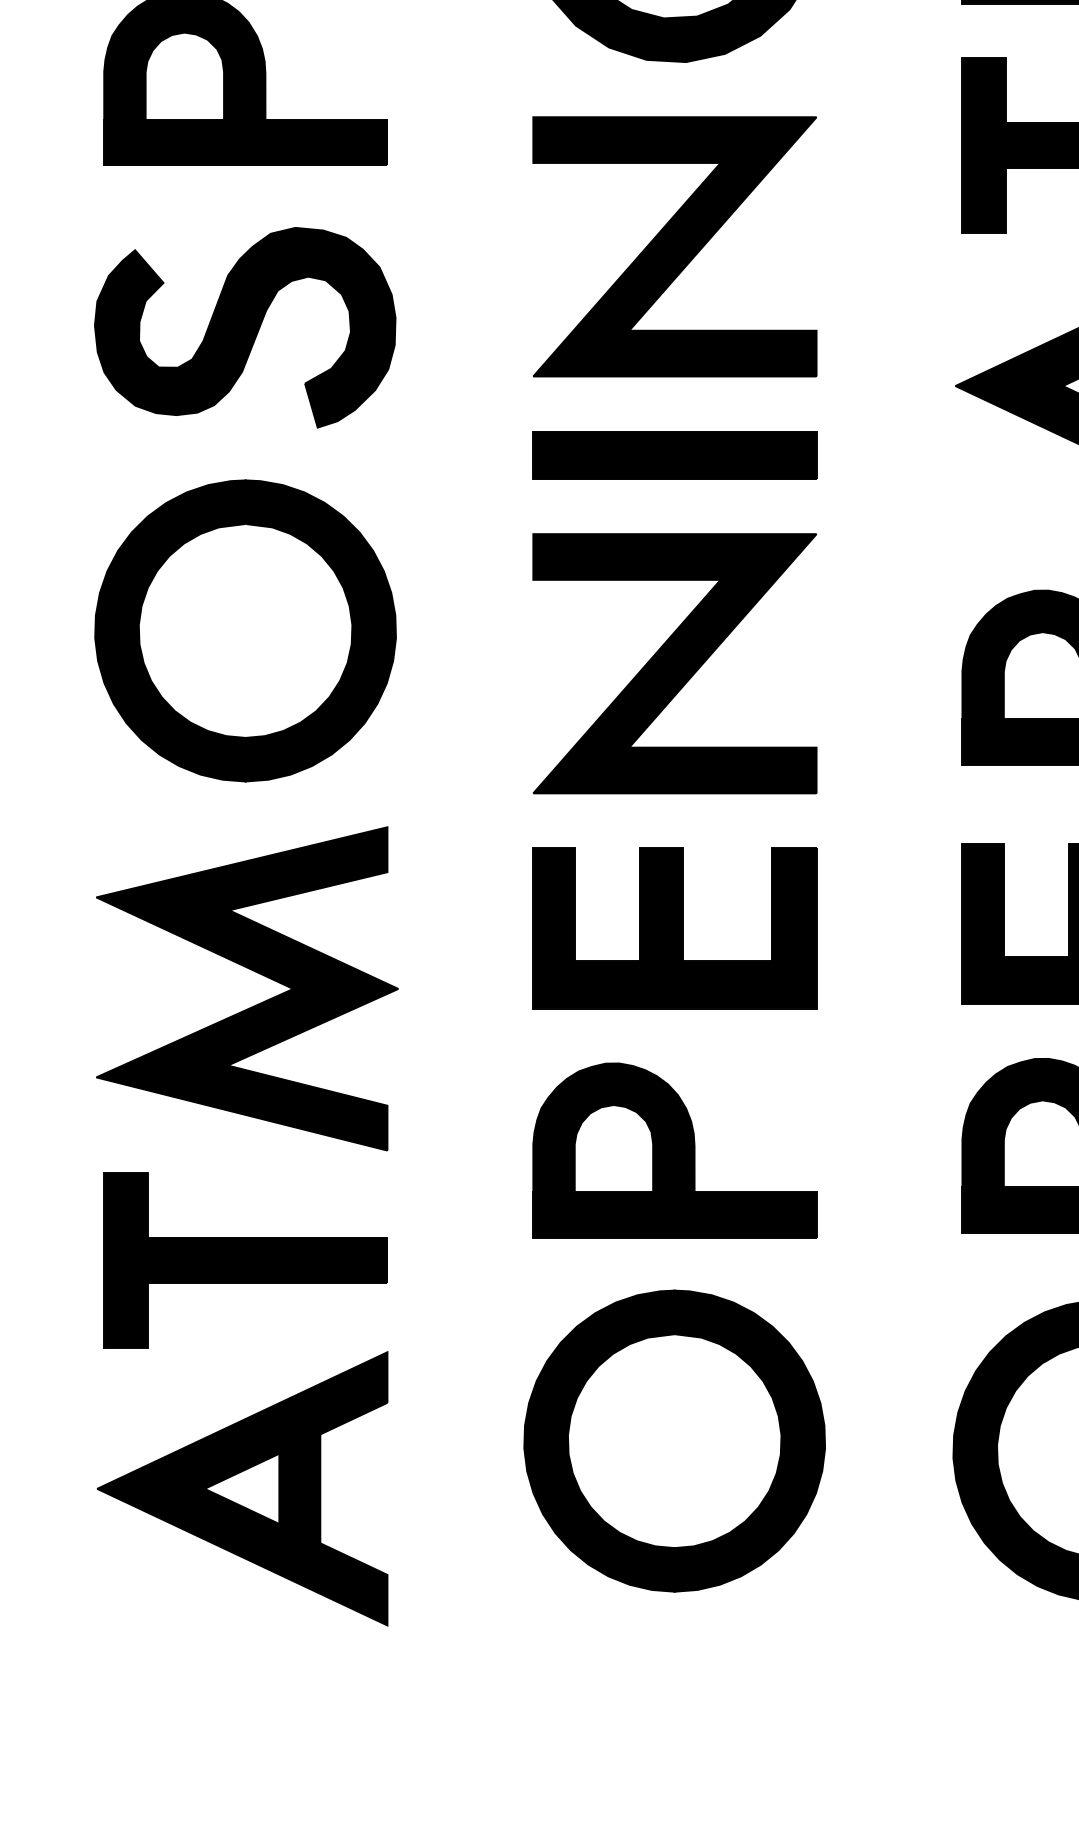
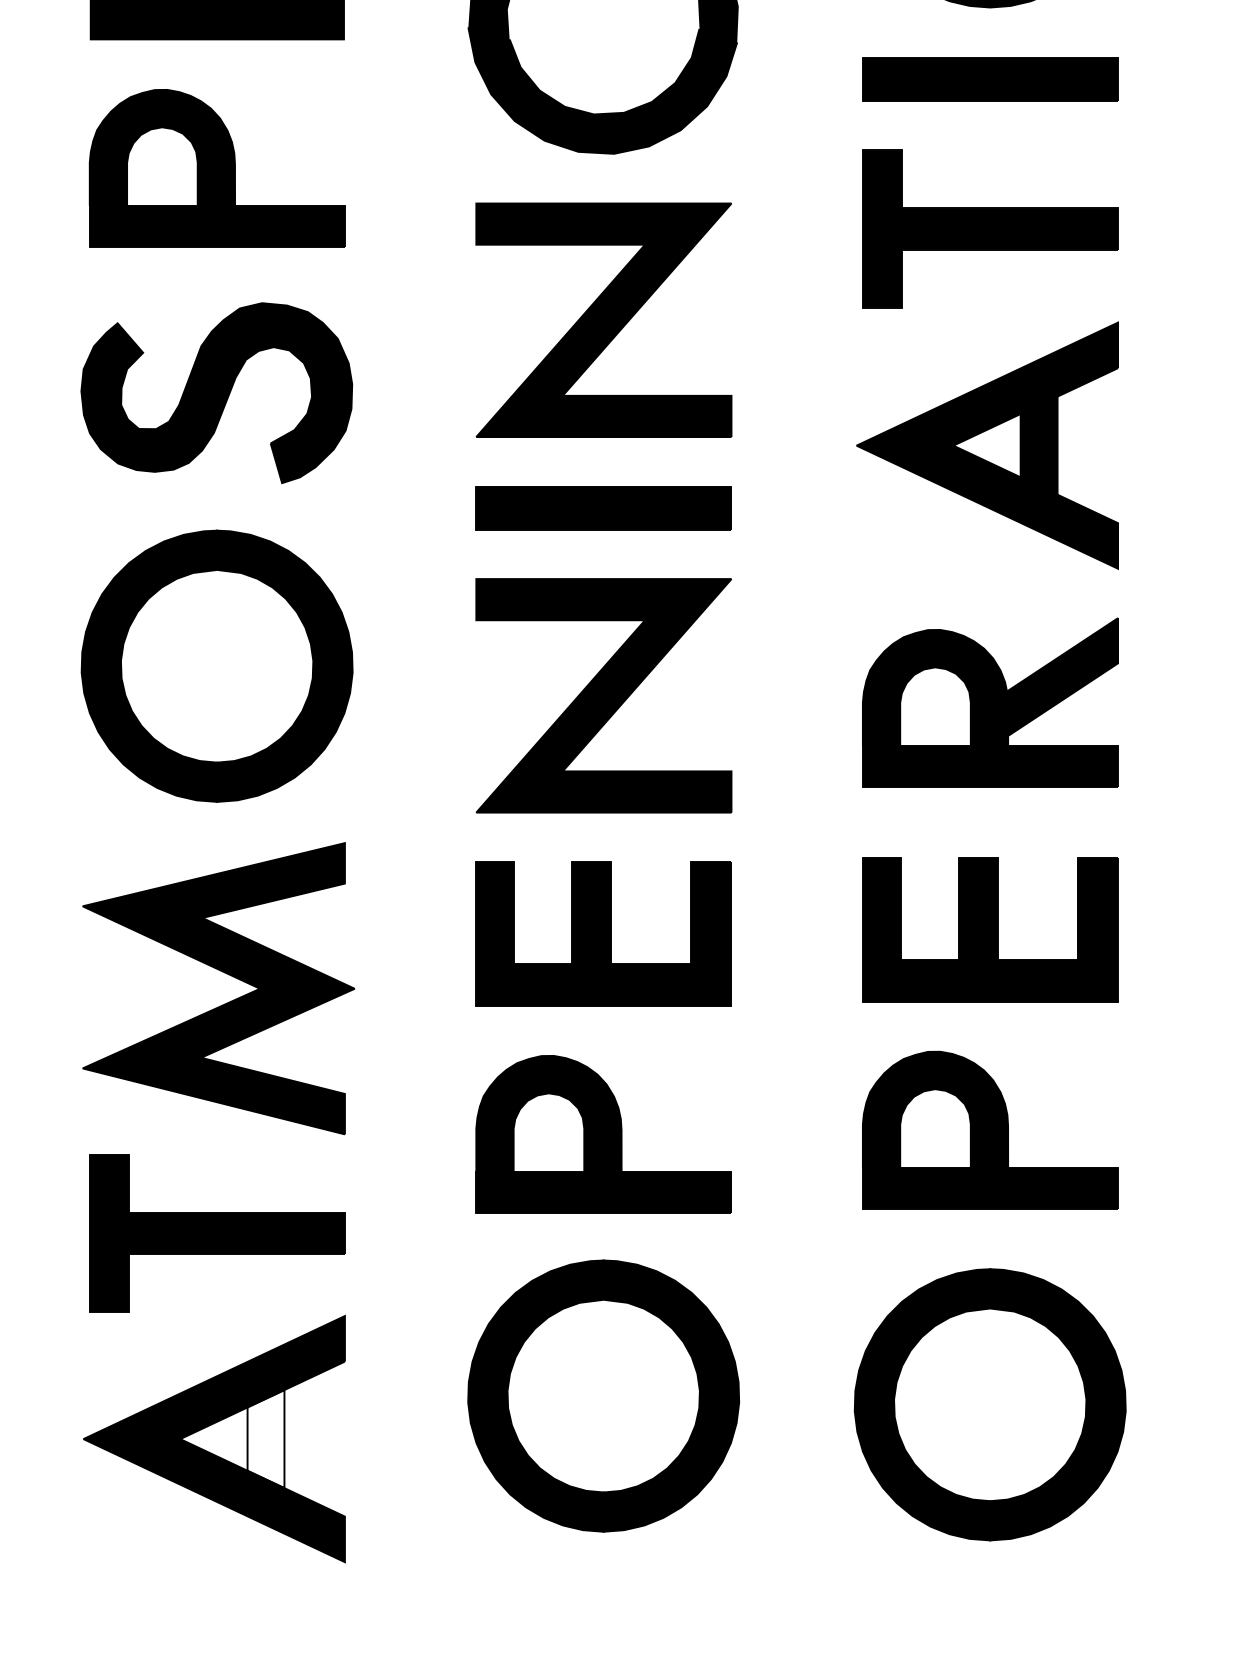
fill: (299, 1489) -> (265, 1439), removed

